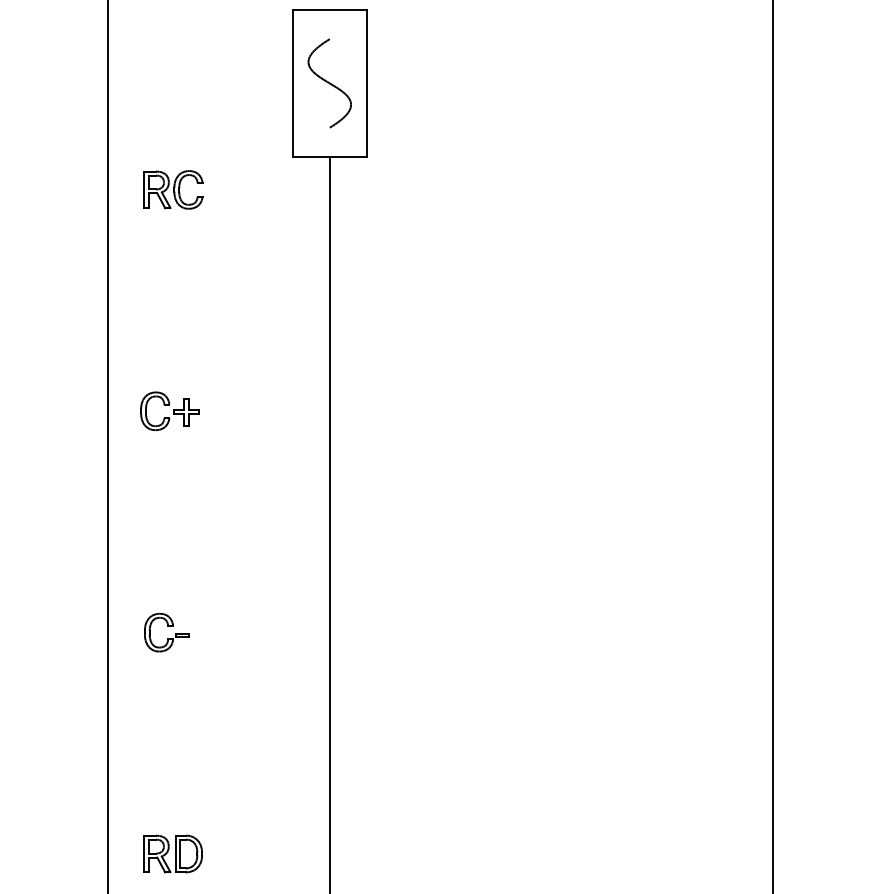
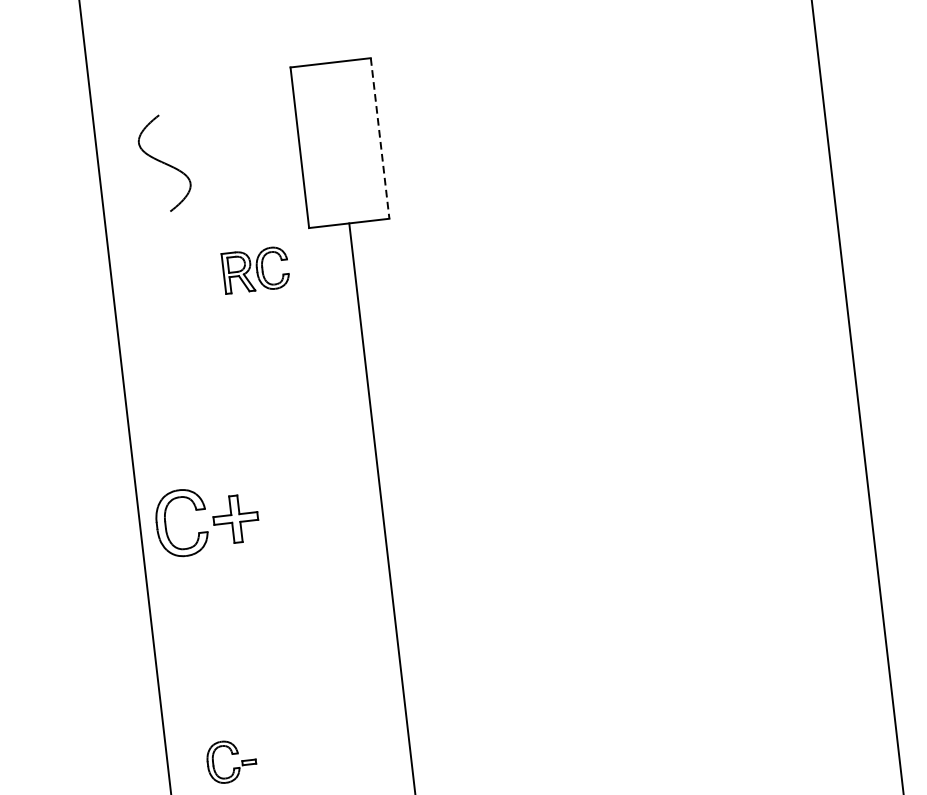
part: (329, 83) -> (164, 163), moved
line: (366, 83) -> (379, 138), solid -> dashed
part: (173, 189) -> (256, 269), moved
part: (169, 410) -> (206, 519), size x1.6

